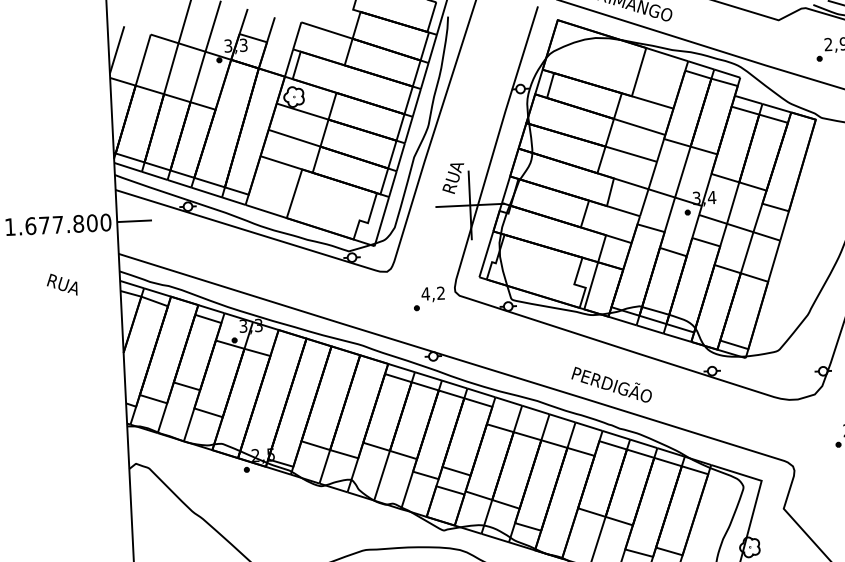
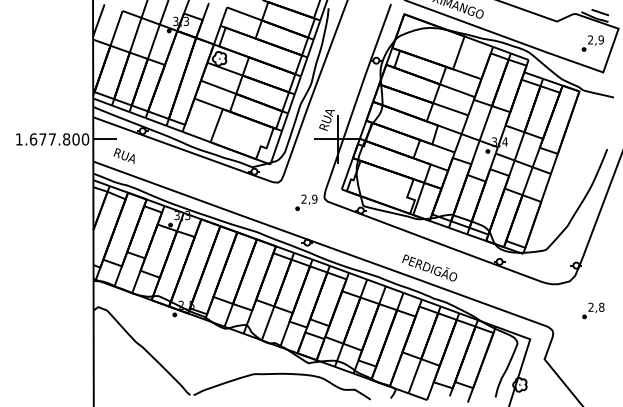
text: (61, 284) -> (123, 155), moved
text: (433, 292) -> (309, 198), 4,2 -> 2,9

